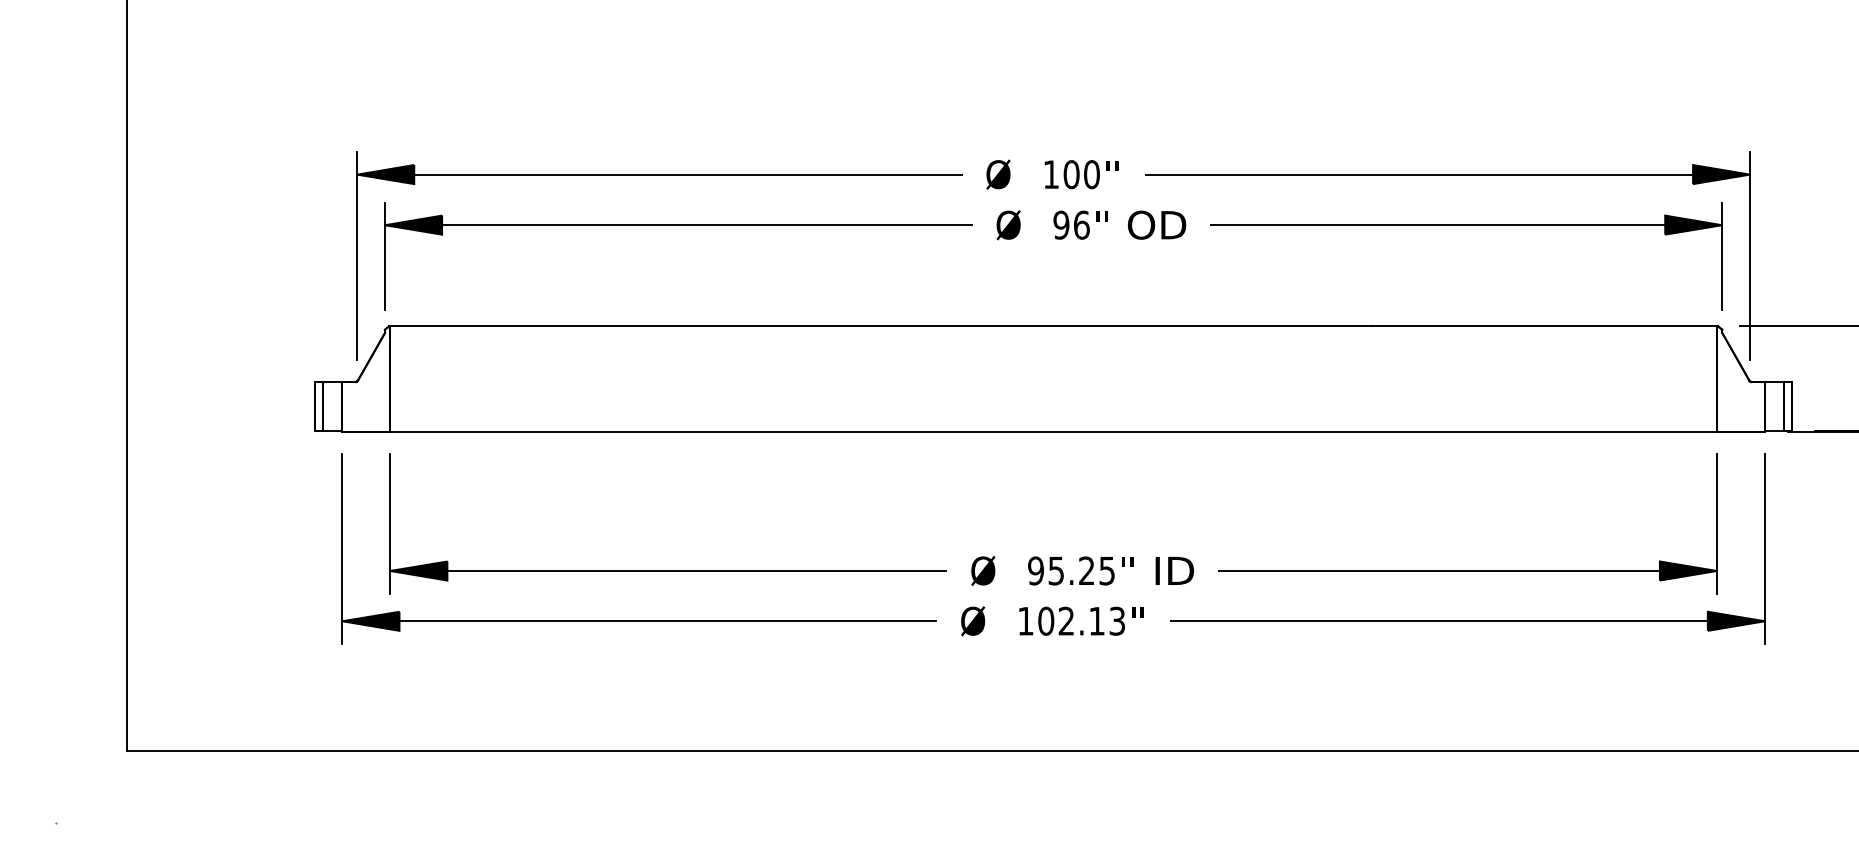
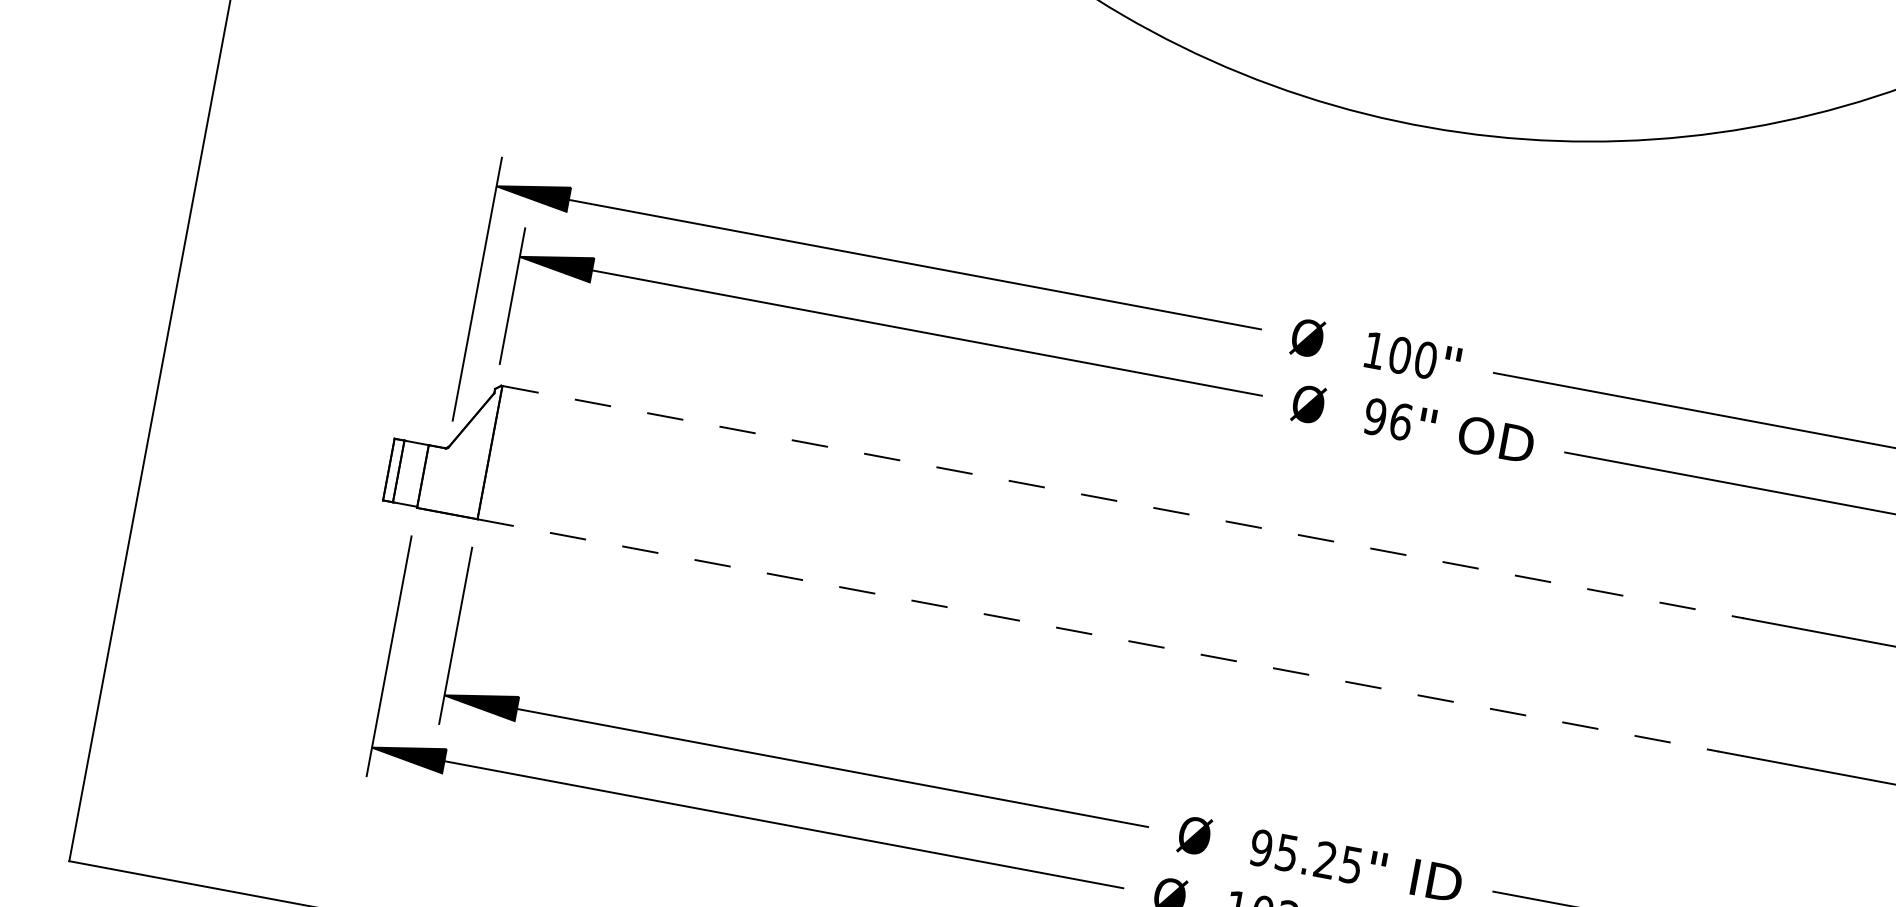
line: (880, 326) -> (1122, 502), solid -> dashed
line: (880, 431) -> (1097, 635), solid -> dashed

